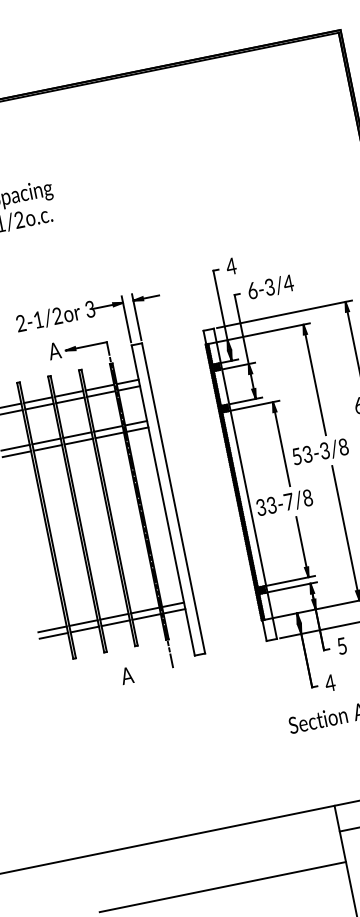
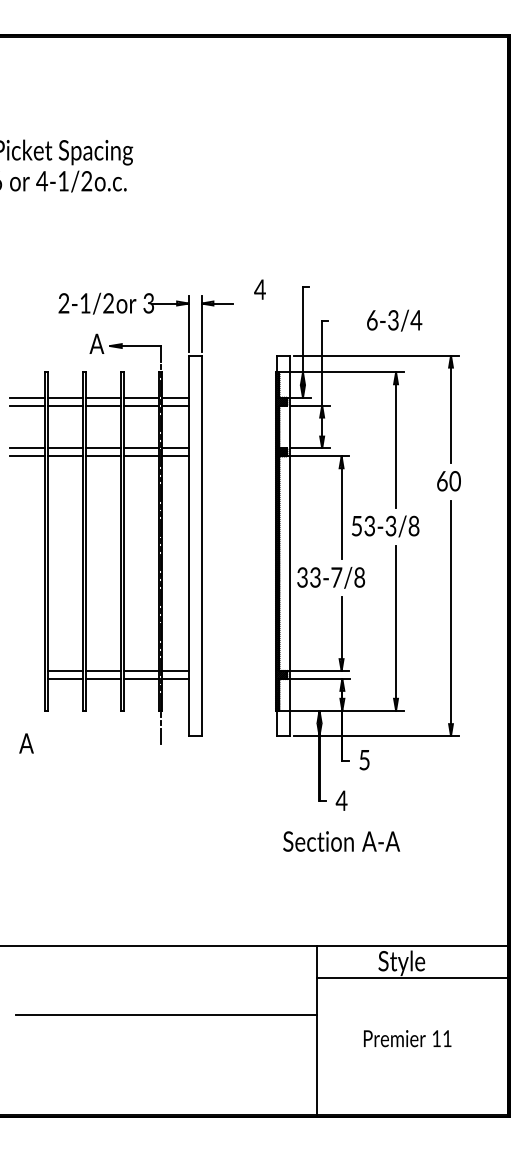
text: (230, 266) -> (259, 289), moved
text: (270, 287) -> (394, 320), moved
line: (52, 629) -> (27, 671), removed
line: (53, 635) -> (27, 678), removed
text: (127, 675) -> (26, 743), moved

